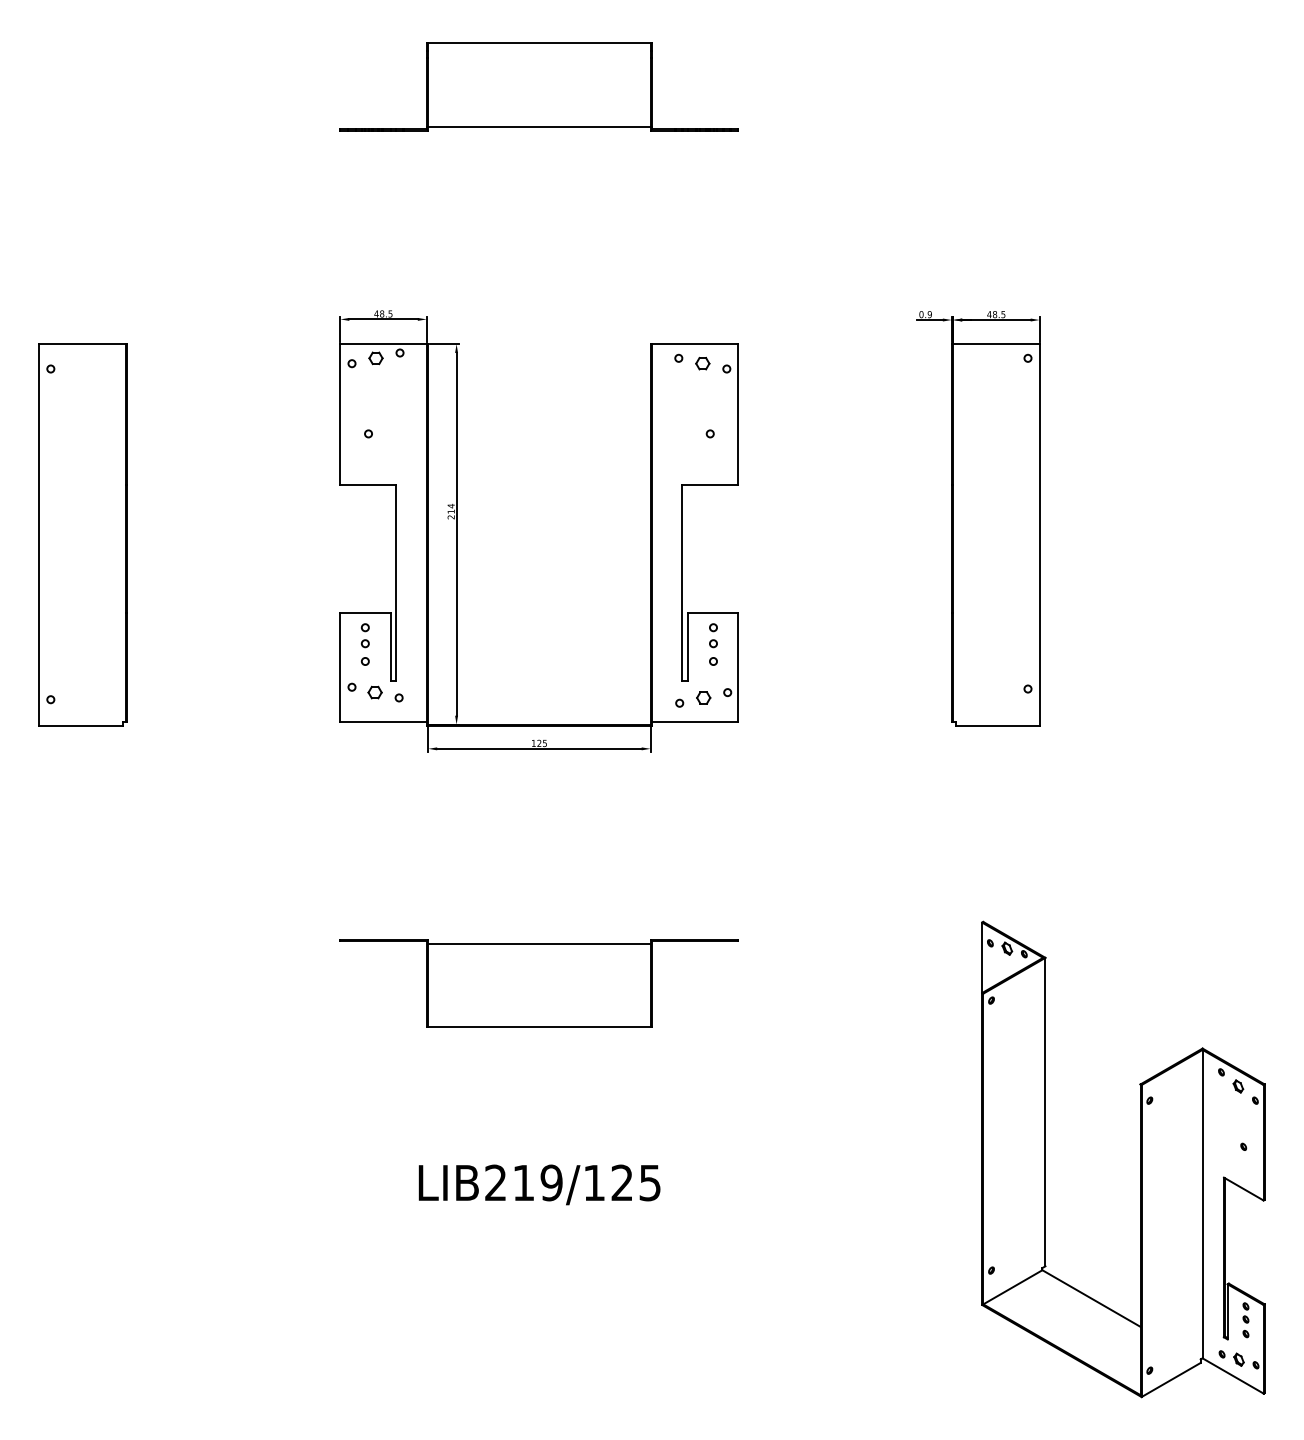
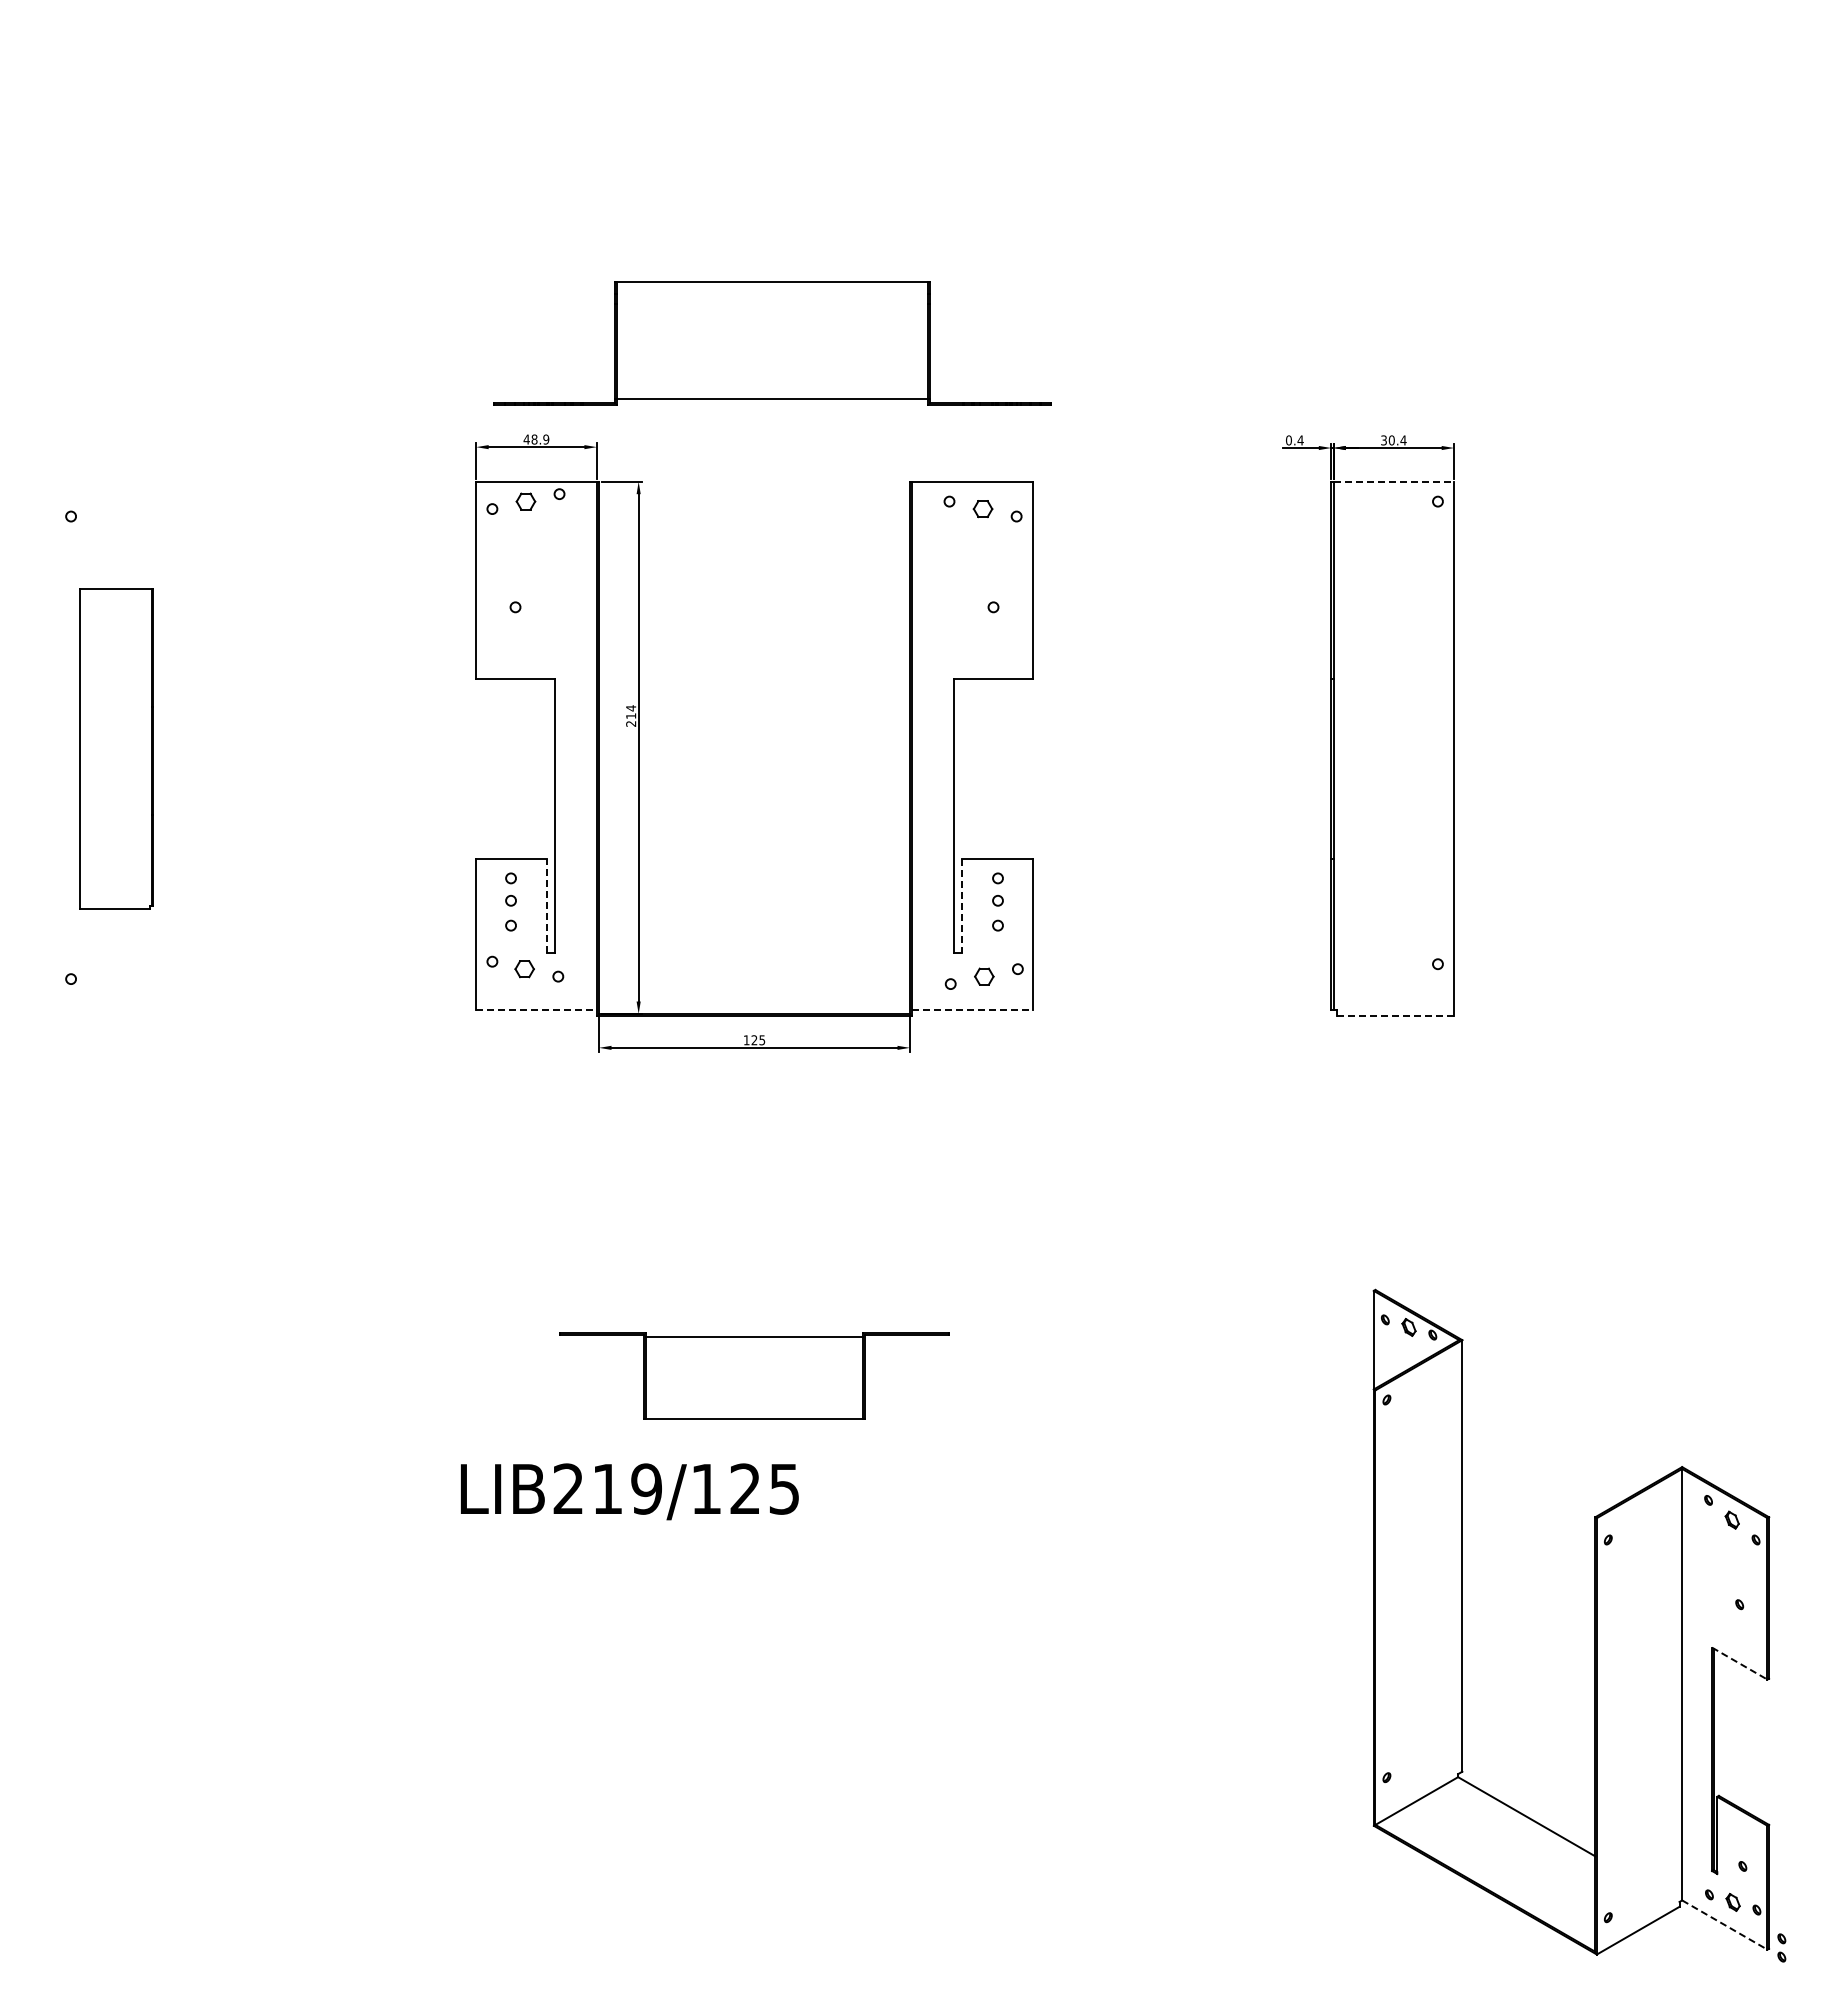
part: (539, 86) -> (772, 343), moved
text: (390, 313) -> (546, 439), 48.5 -> 48.9
text: (929, 314) -> (1300, 440), 0.9 -> 0.4
text: (996, 314) -> (1393, 440), 48.5 -> 30.4
line: (996, 343) -> (1394, 481), solid -> dashed
part: (83, 534) -> (116, 748), size x0.6
line: (391, 647) -> (547, 905), solid -> dashed
line: (687, 647) -> (961, 906), solid -> dashed
line: (384, 722) -> (537, 1010), solid -> dashed
line: (695, 722) -> (973, 1010), solid -> dashed
line: (998, 726) -> (1396, 1016), solid -> dashed
part: (539, 983) -> (754, 1375), size x0.7
text: (539, 1184) -> (629, 1491), moved
line: (1243, 1188) -> (1739, 1663), solid -> dashed
part: (1245, 1312) -> (1781, 1947), moved
line: (1233, 1376) -> (1725, 1925), solid -> dashed

